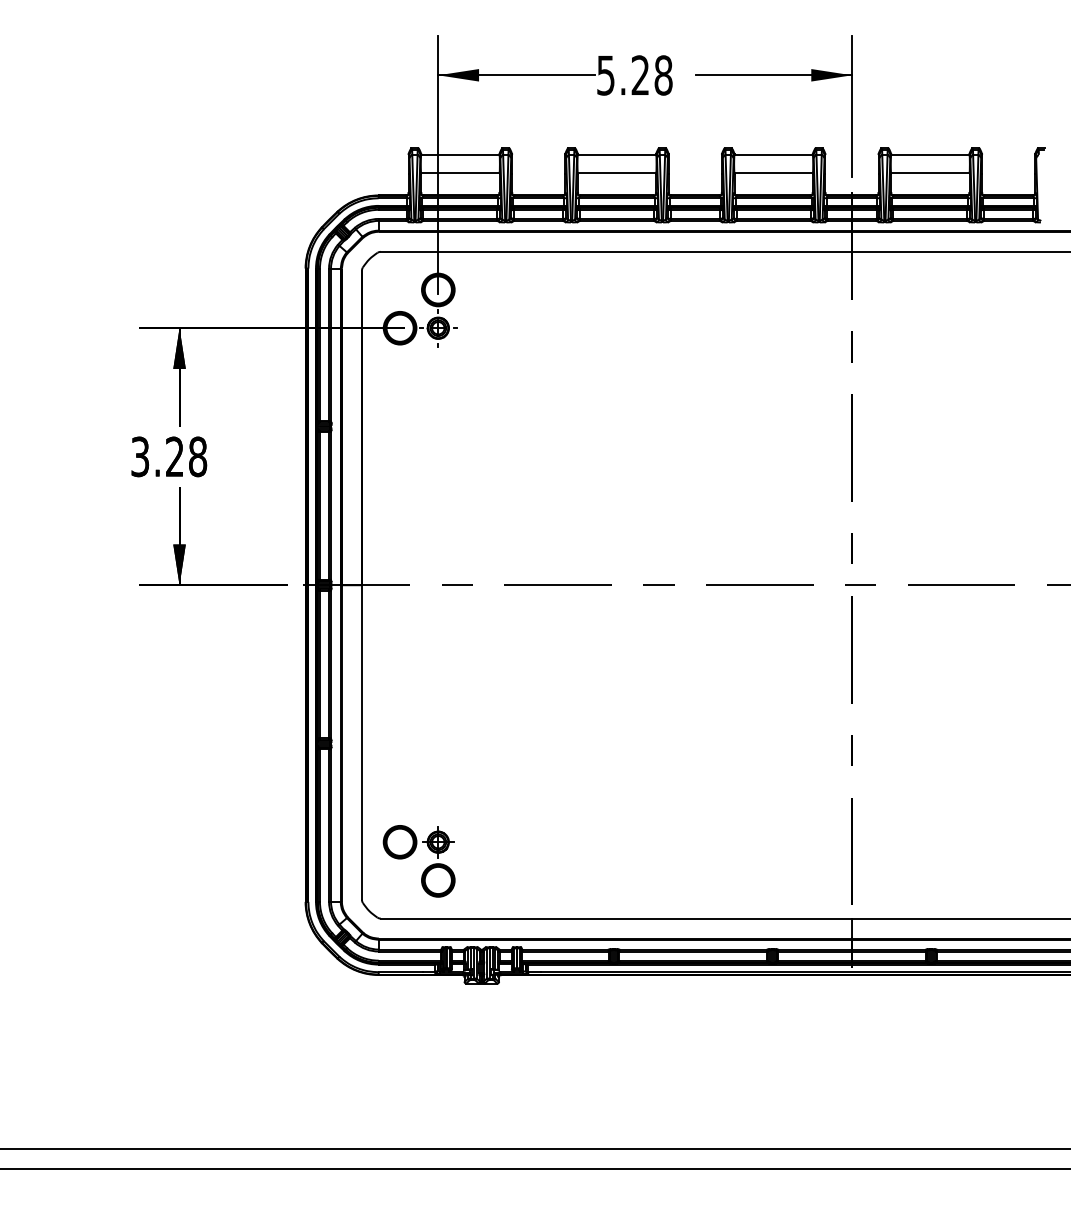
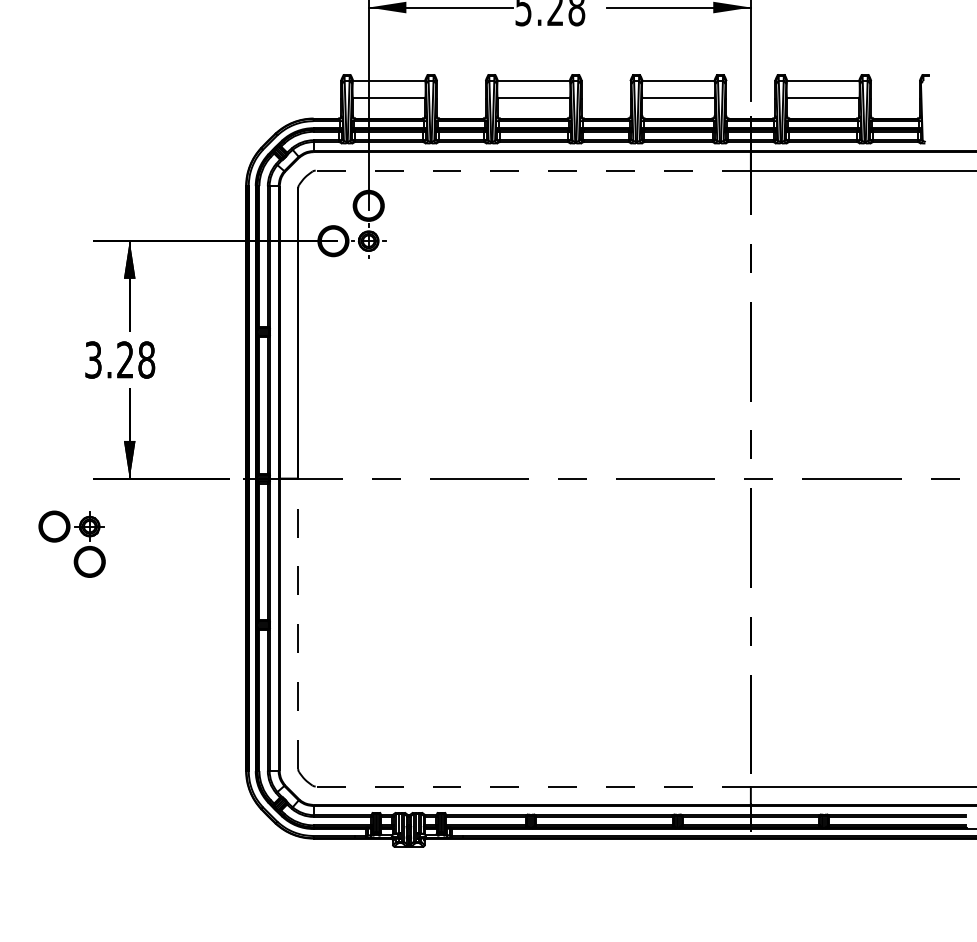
line: (616, 251) -> (533, 170), solid -> dashed
line: (361, 741) -> (297, 622), solid -> dashed
part: (412, 854) -> (65, 537), moved
line: (616, 918) -> (533, 786), solid -> dashed

